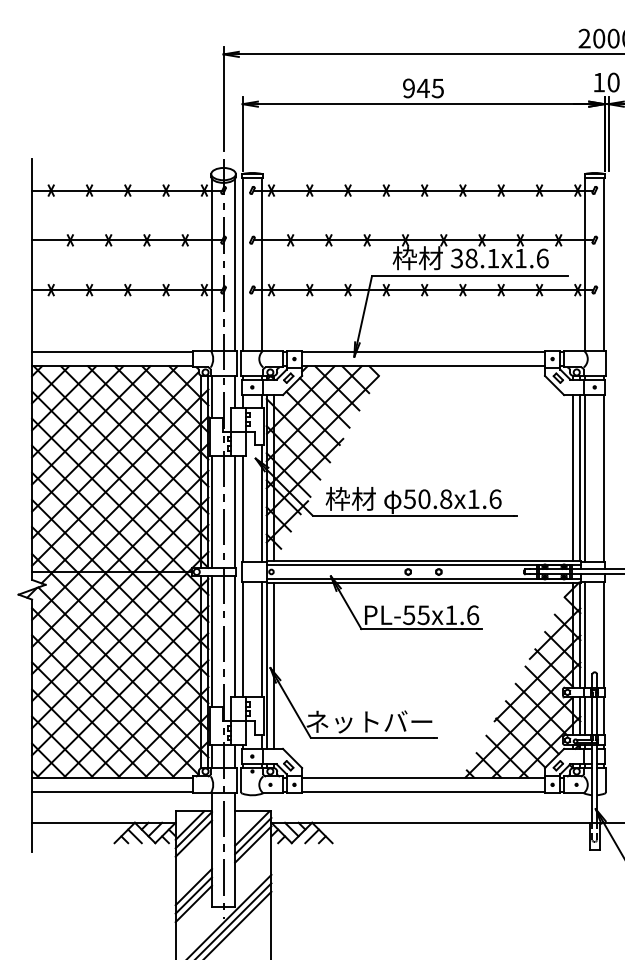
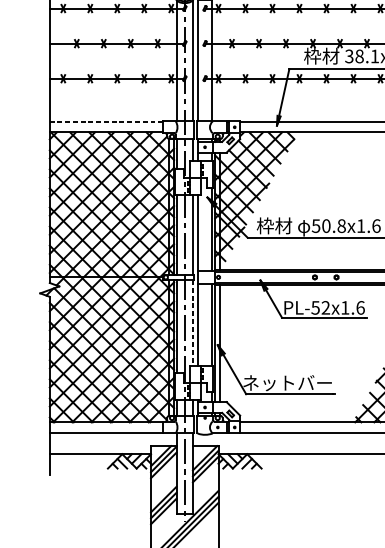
line: (112, 351) -> (106, 121), solid -> dashed
text: (423, 615) -> (325, 308), PL-55x1.6 -> PL-52x1.6
line: (235, 636) -> (193, 322), solid -> dashed

